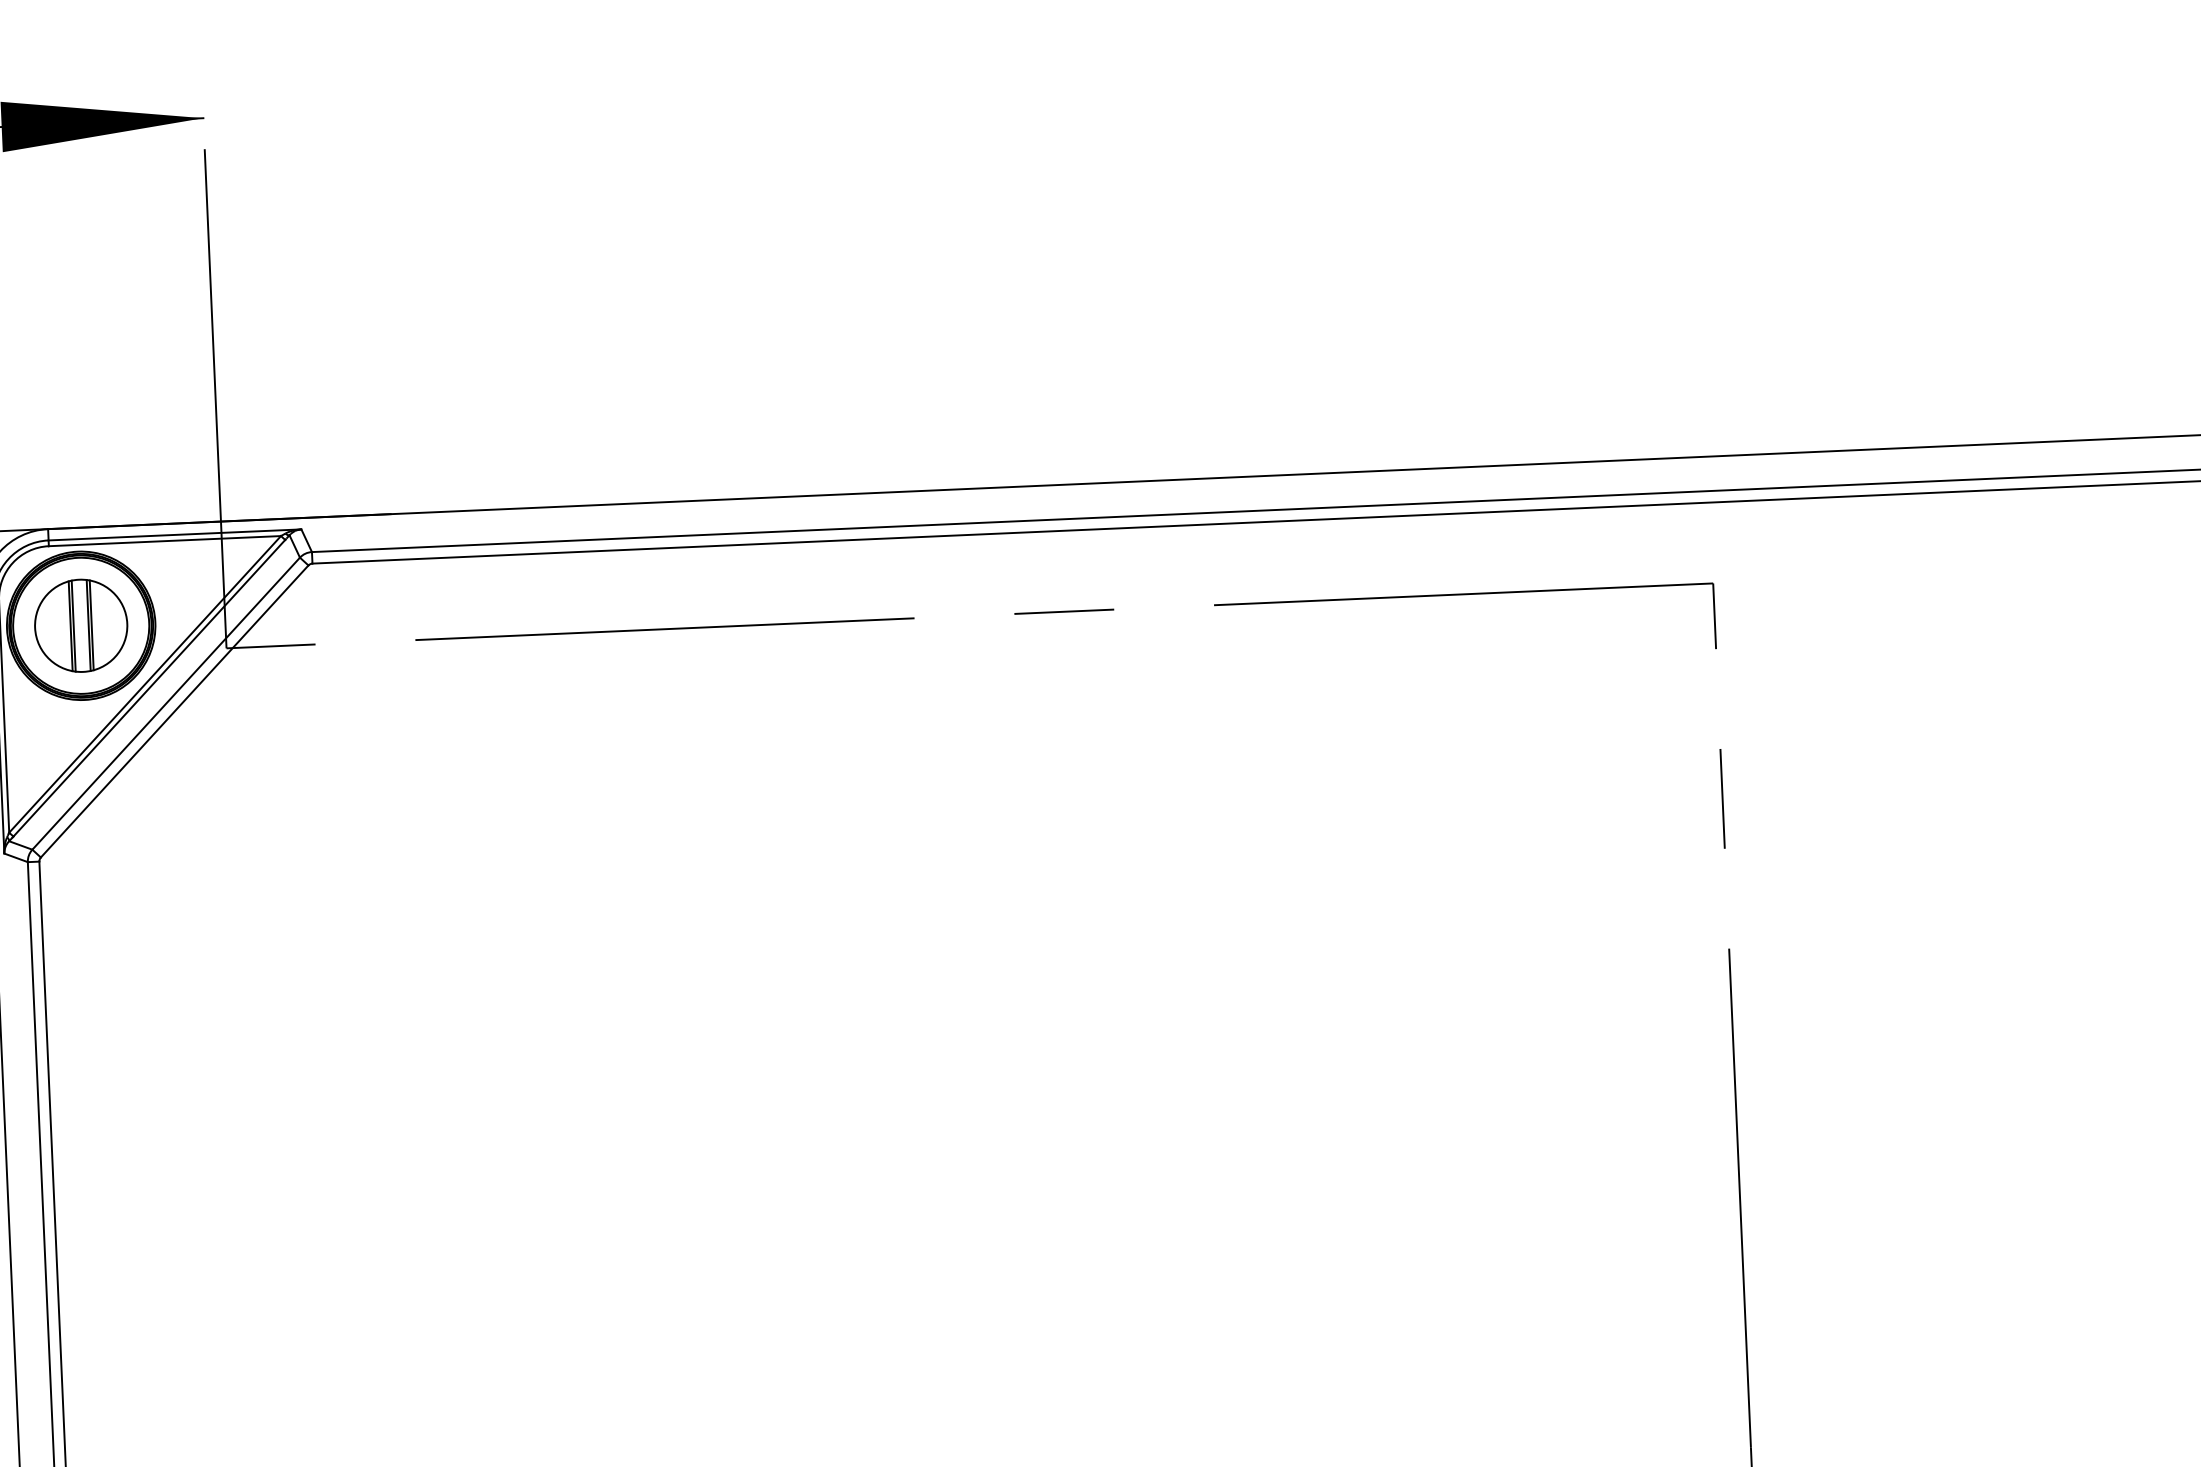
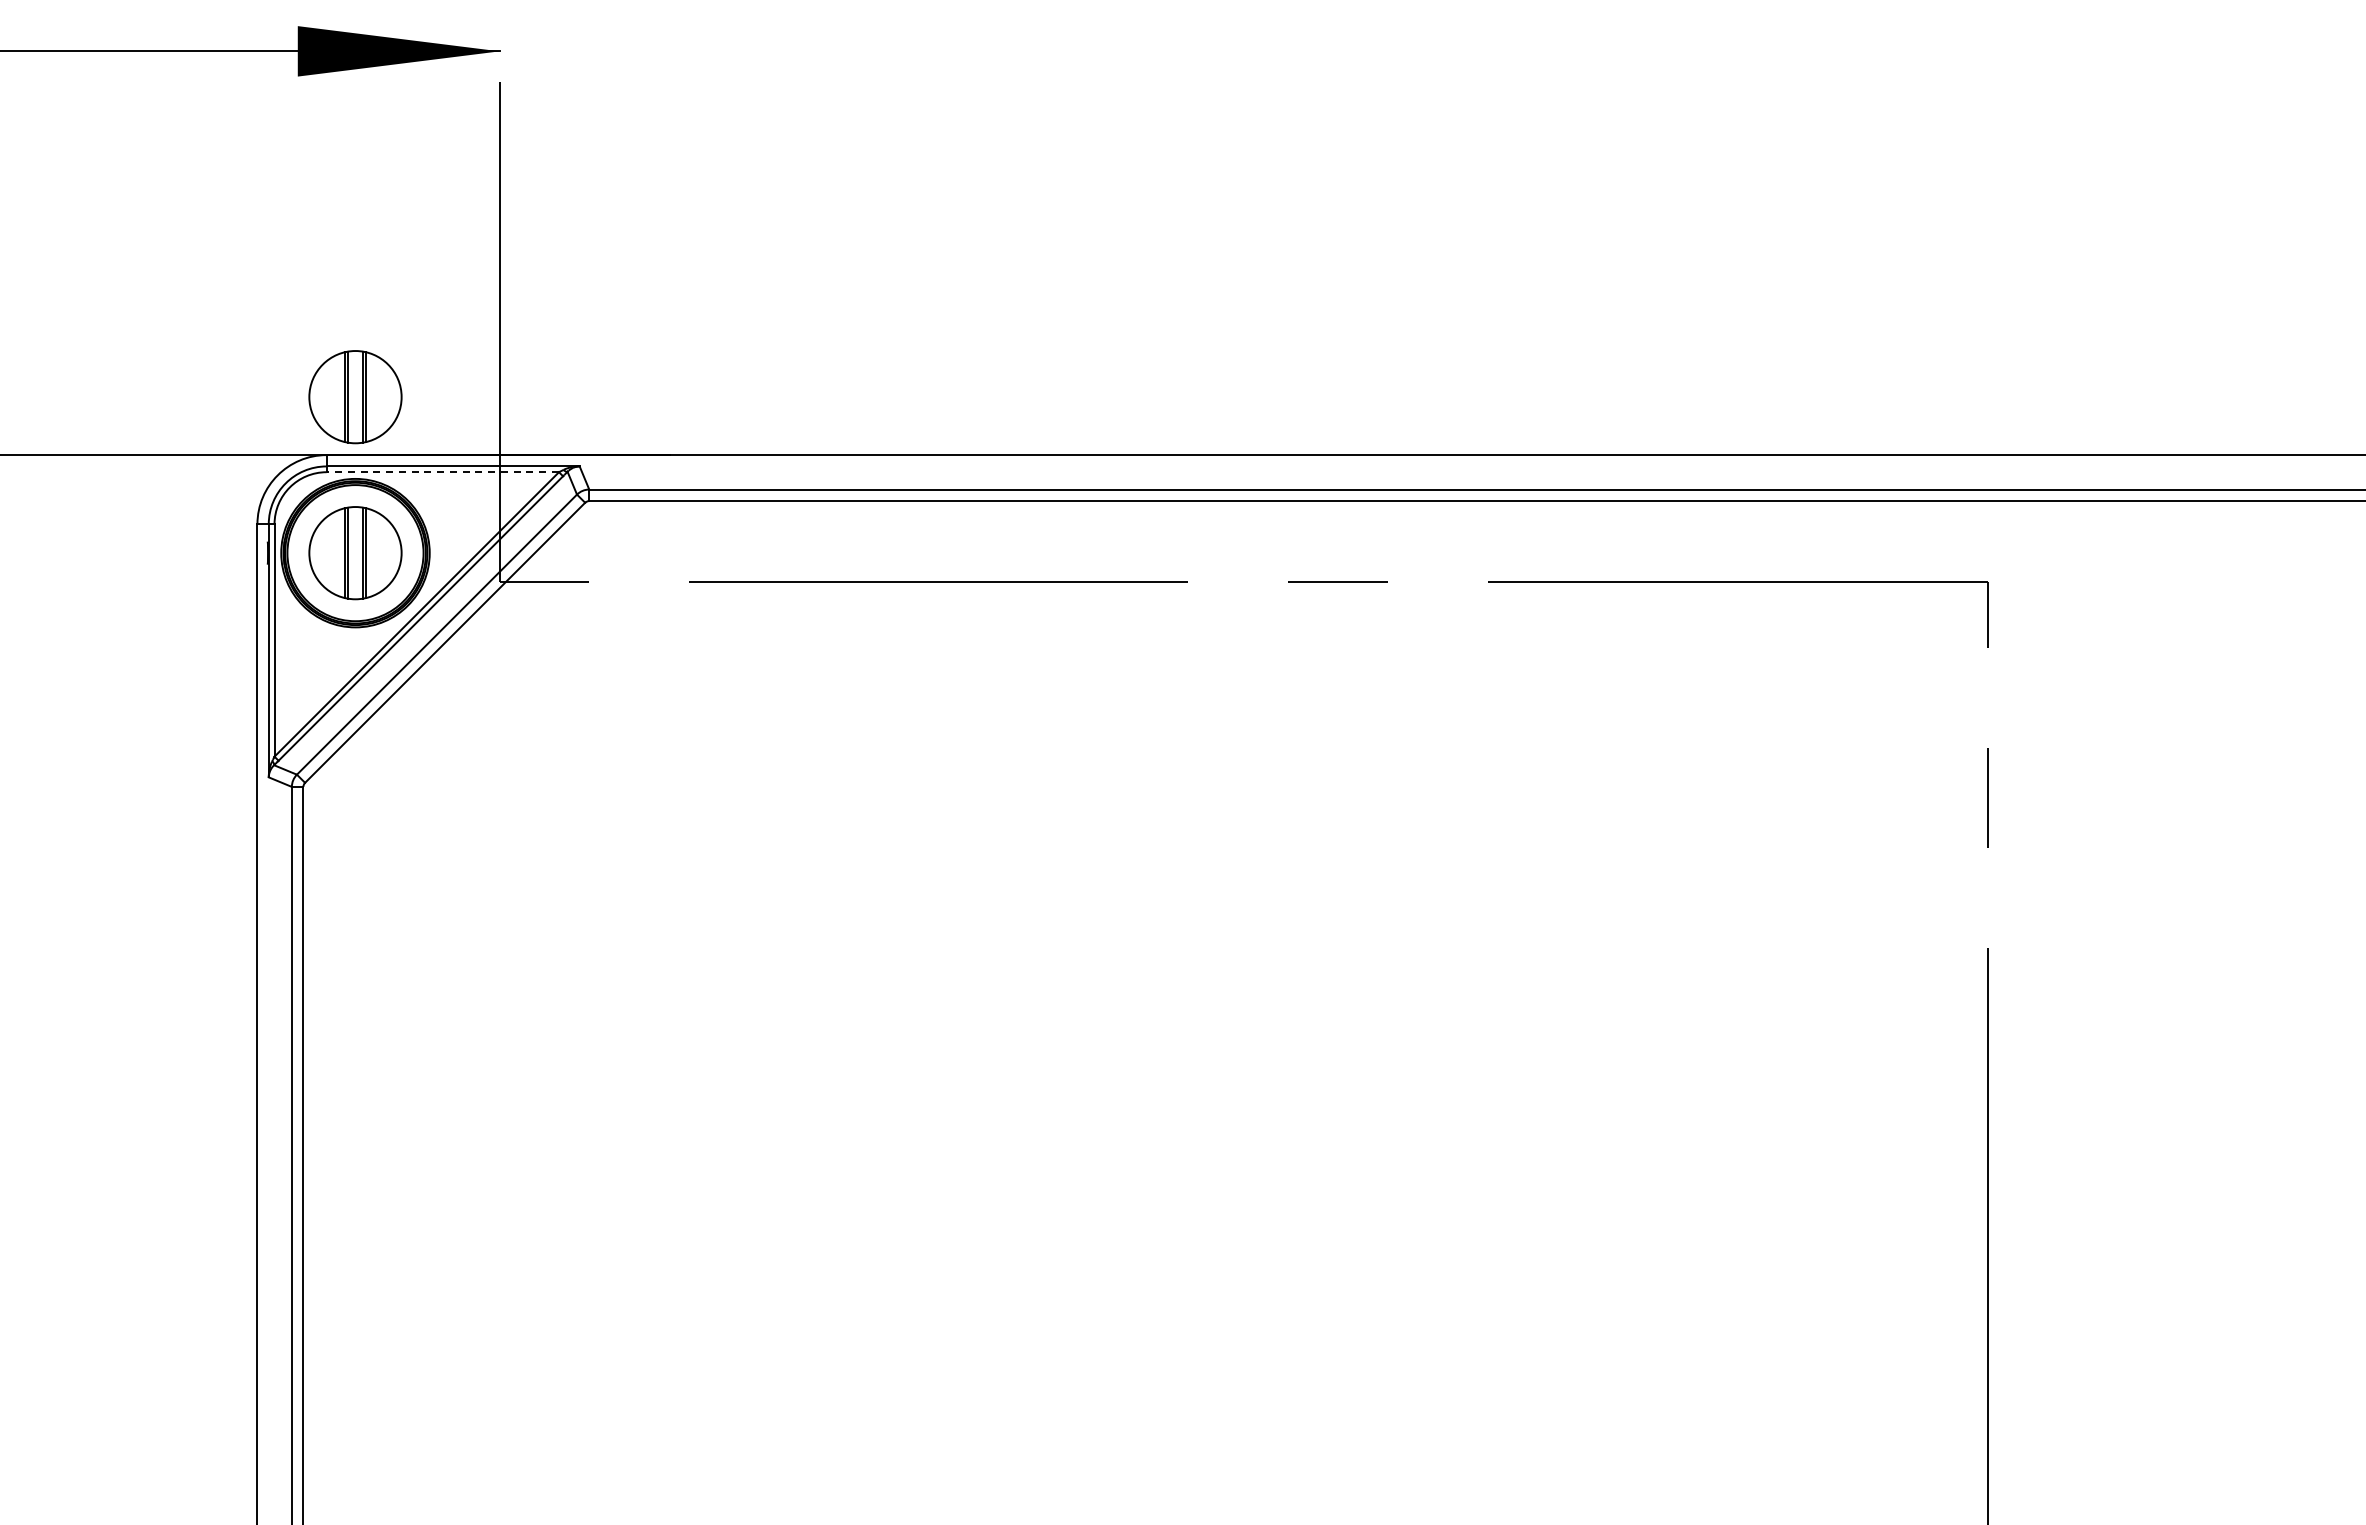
part: (74, 470) -> (355, 397), added
line: (164, 541) -> (442, 472), solid -> dashed

